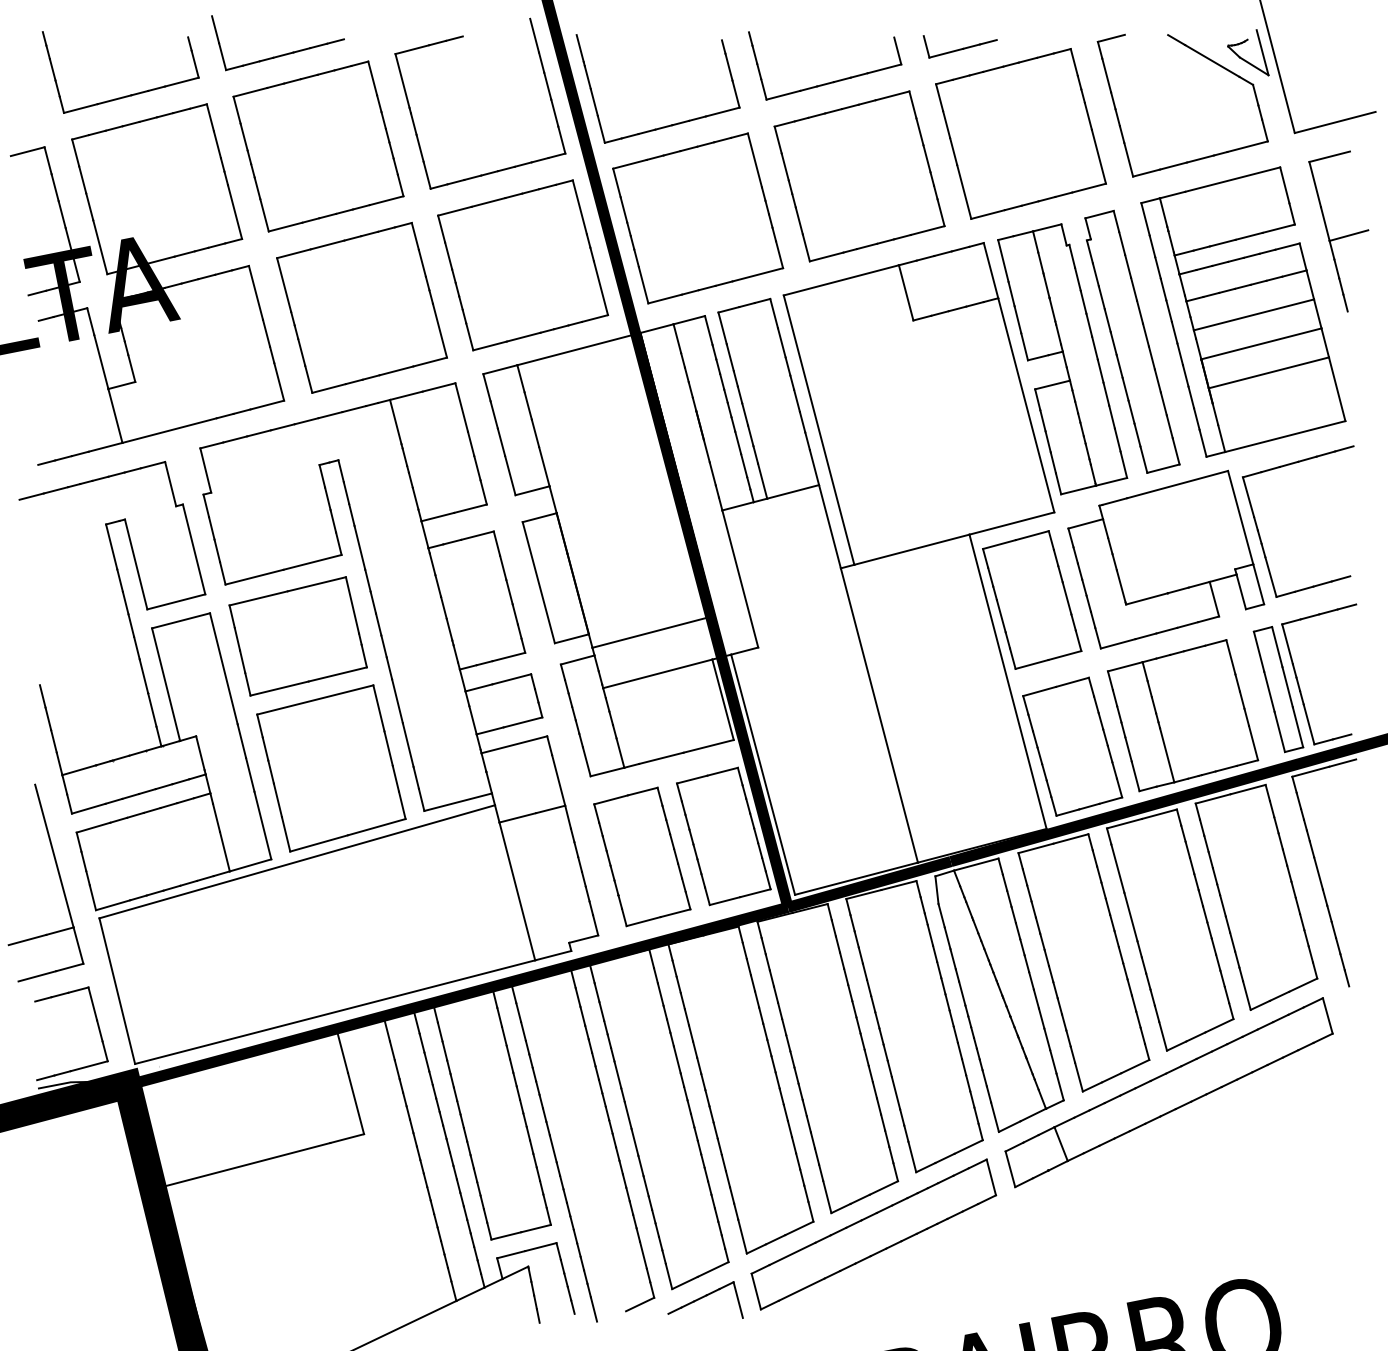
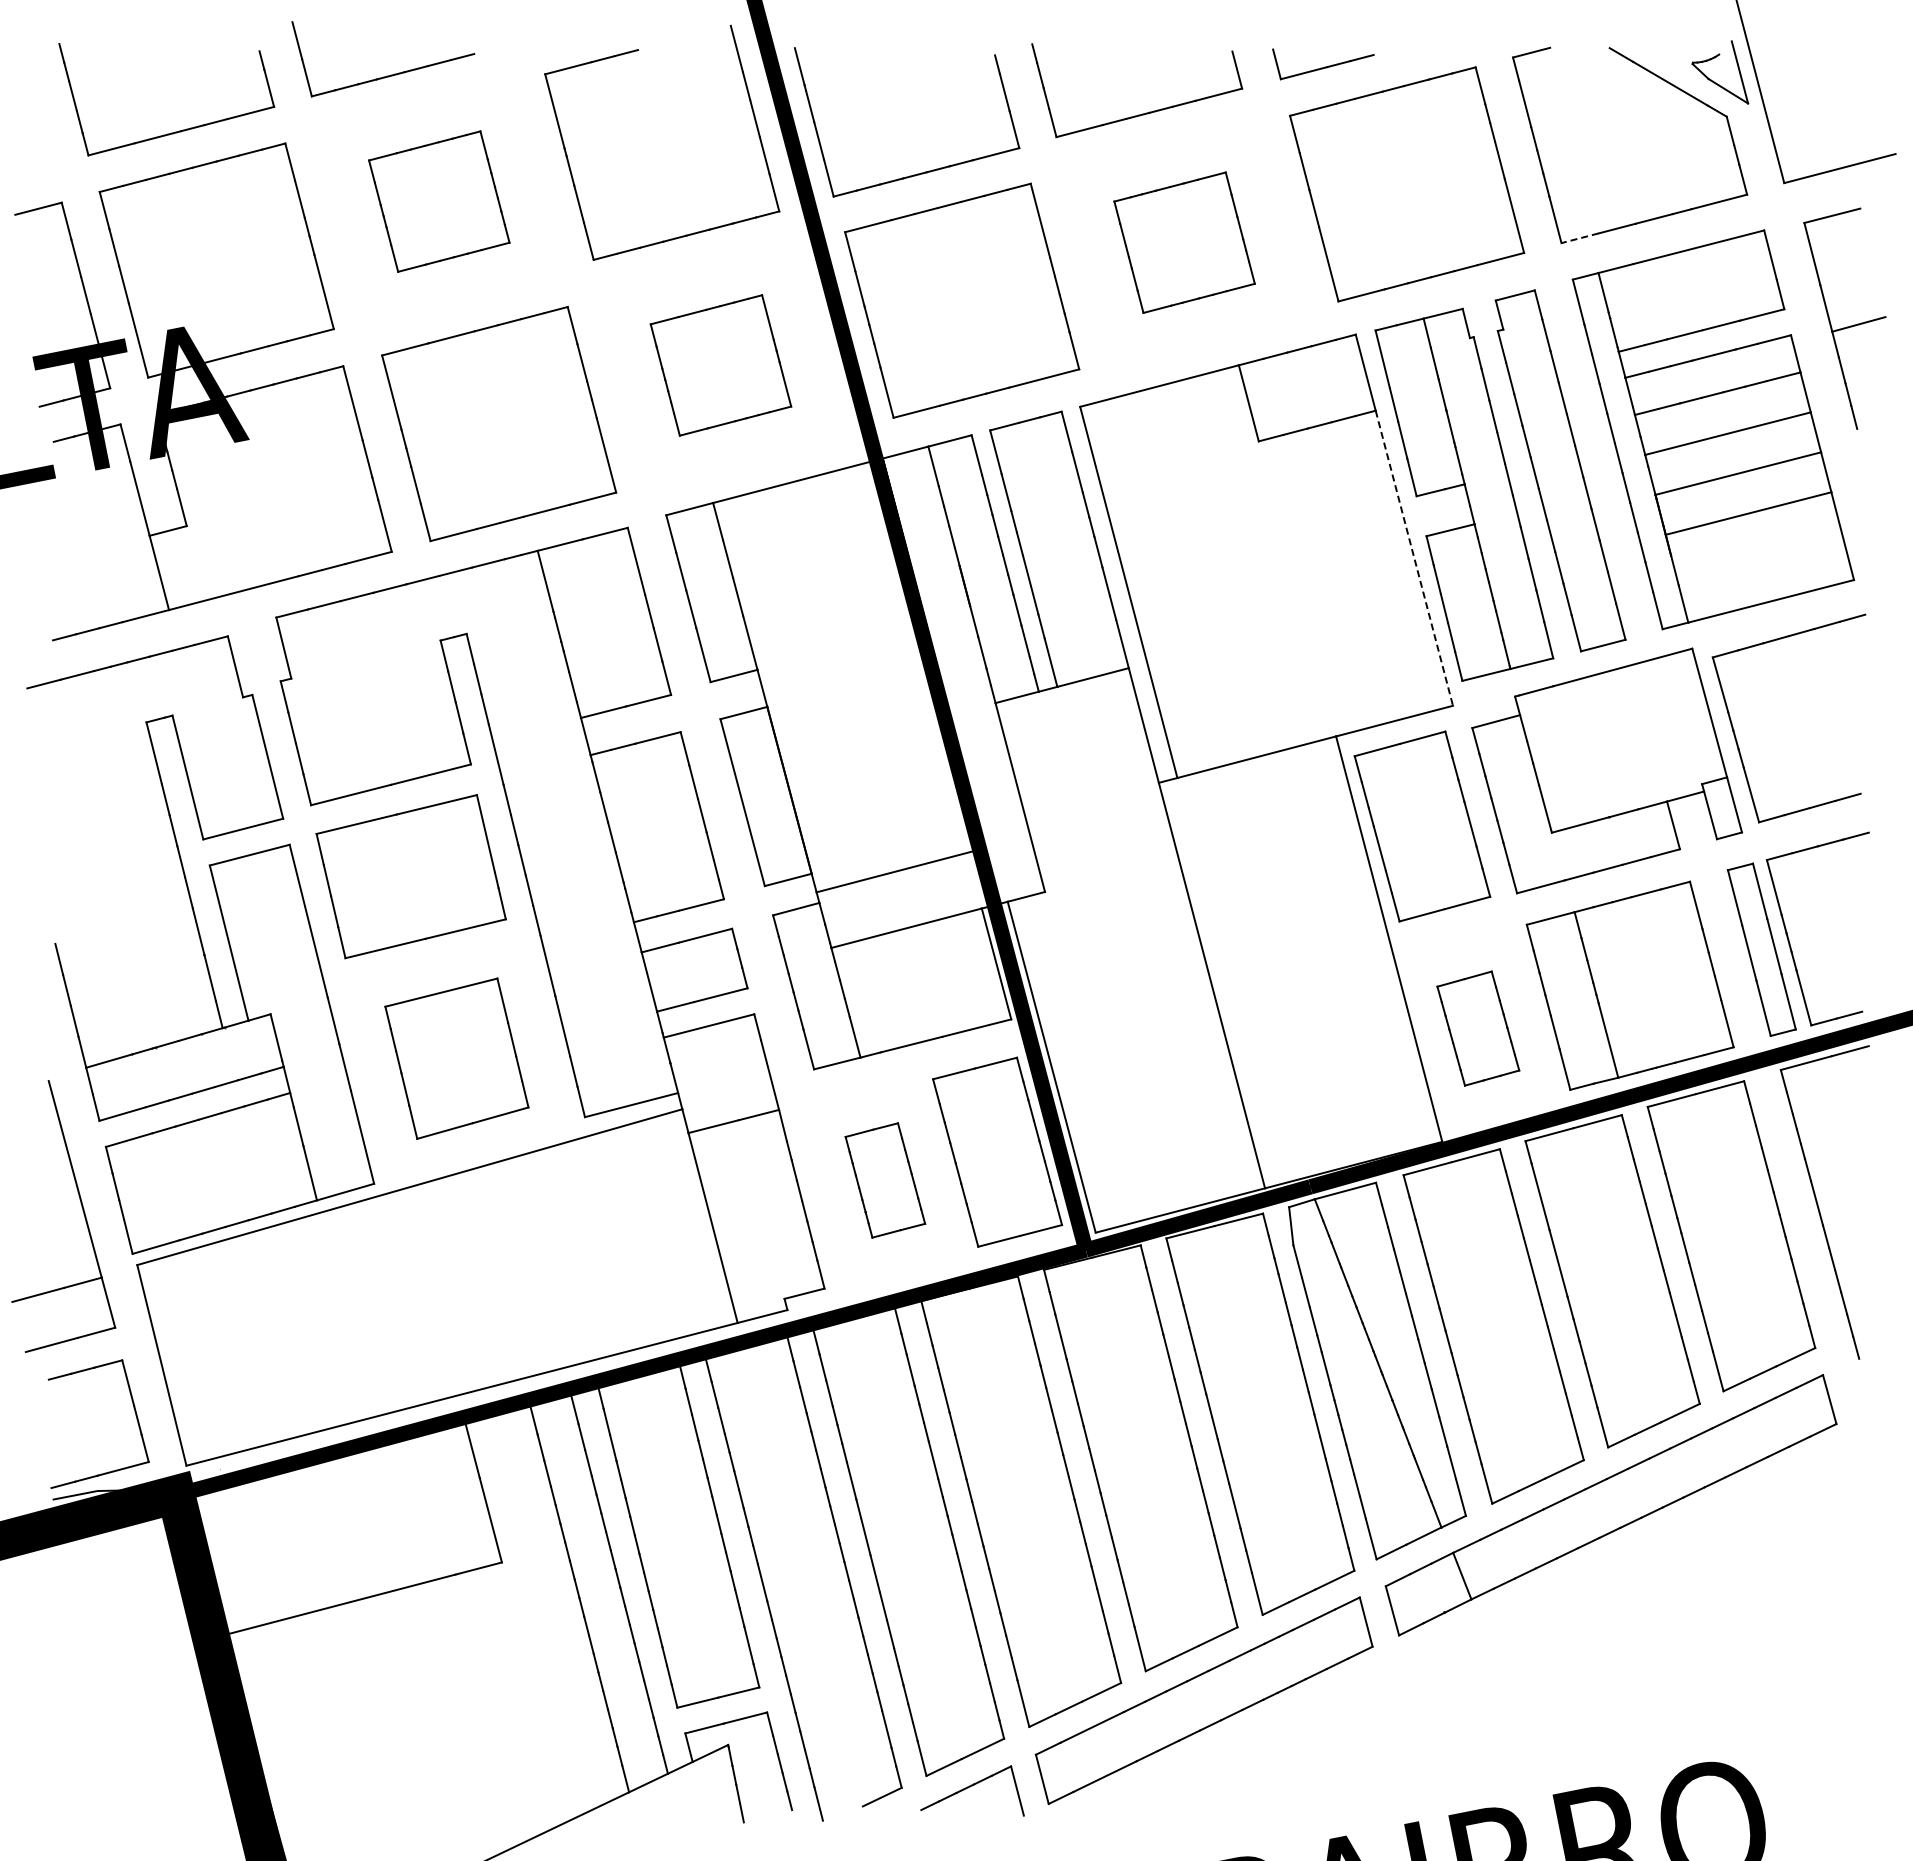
part: (318, 146) -> (439, 201), size x0.6
line: (1146, 173) -> (1579, 238), solid -> dashed
part: (859, 176) -> (1184, 242), size x0.6
part: (522, 265) -> (720, 365), size x0.6
line: (1026, 405) -> (1414, 558), solid -> dashed
part: (1072, 746) -> (1478, 1028), size x0.6
part: (331, 768) -> (456, 1058), size x0.7
part: (642, 856) -> (885, 1180), size x0.6

